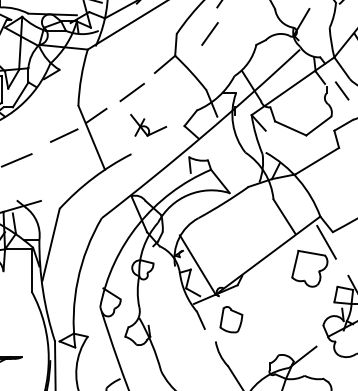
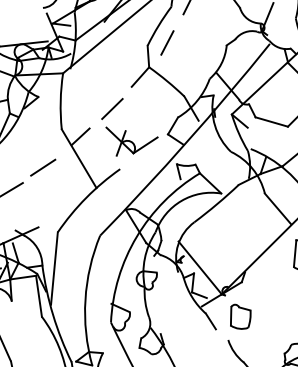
line: (209, 33) -> (166, 42), moved
part: (148, 125) -> (132, 138), size x1.43
line: (64, 135) -> (43, 167), moved

